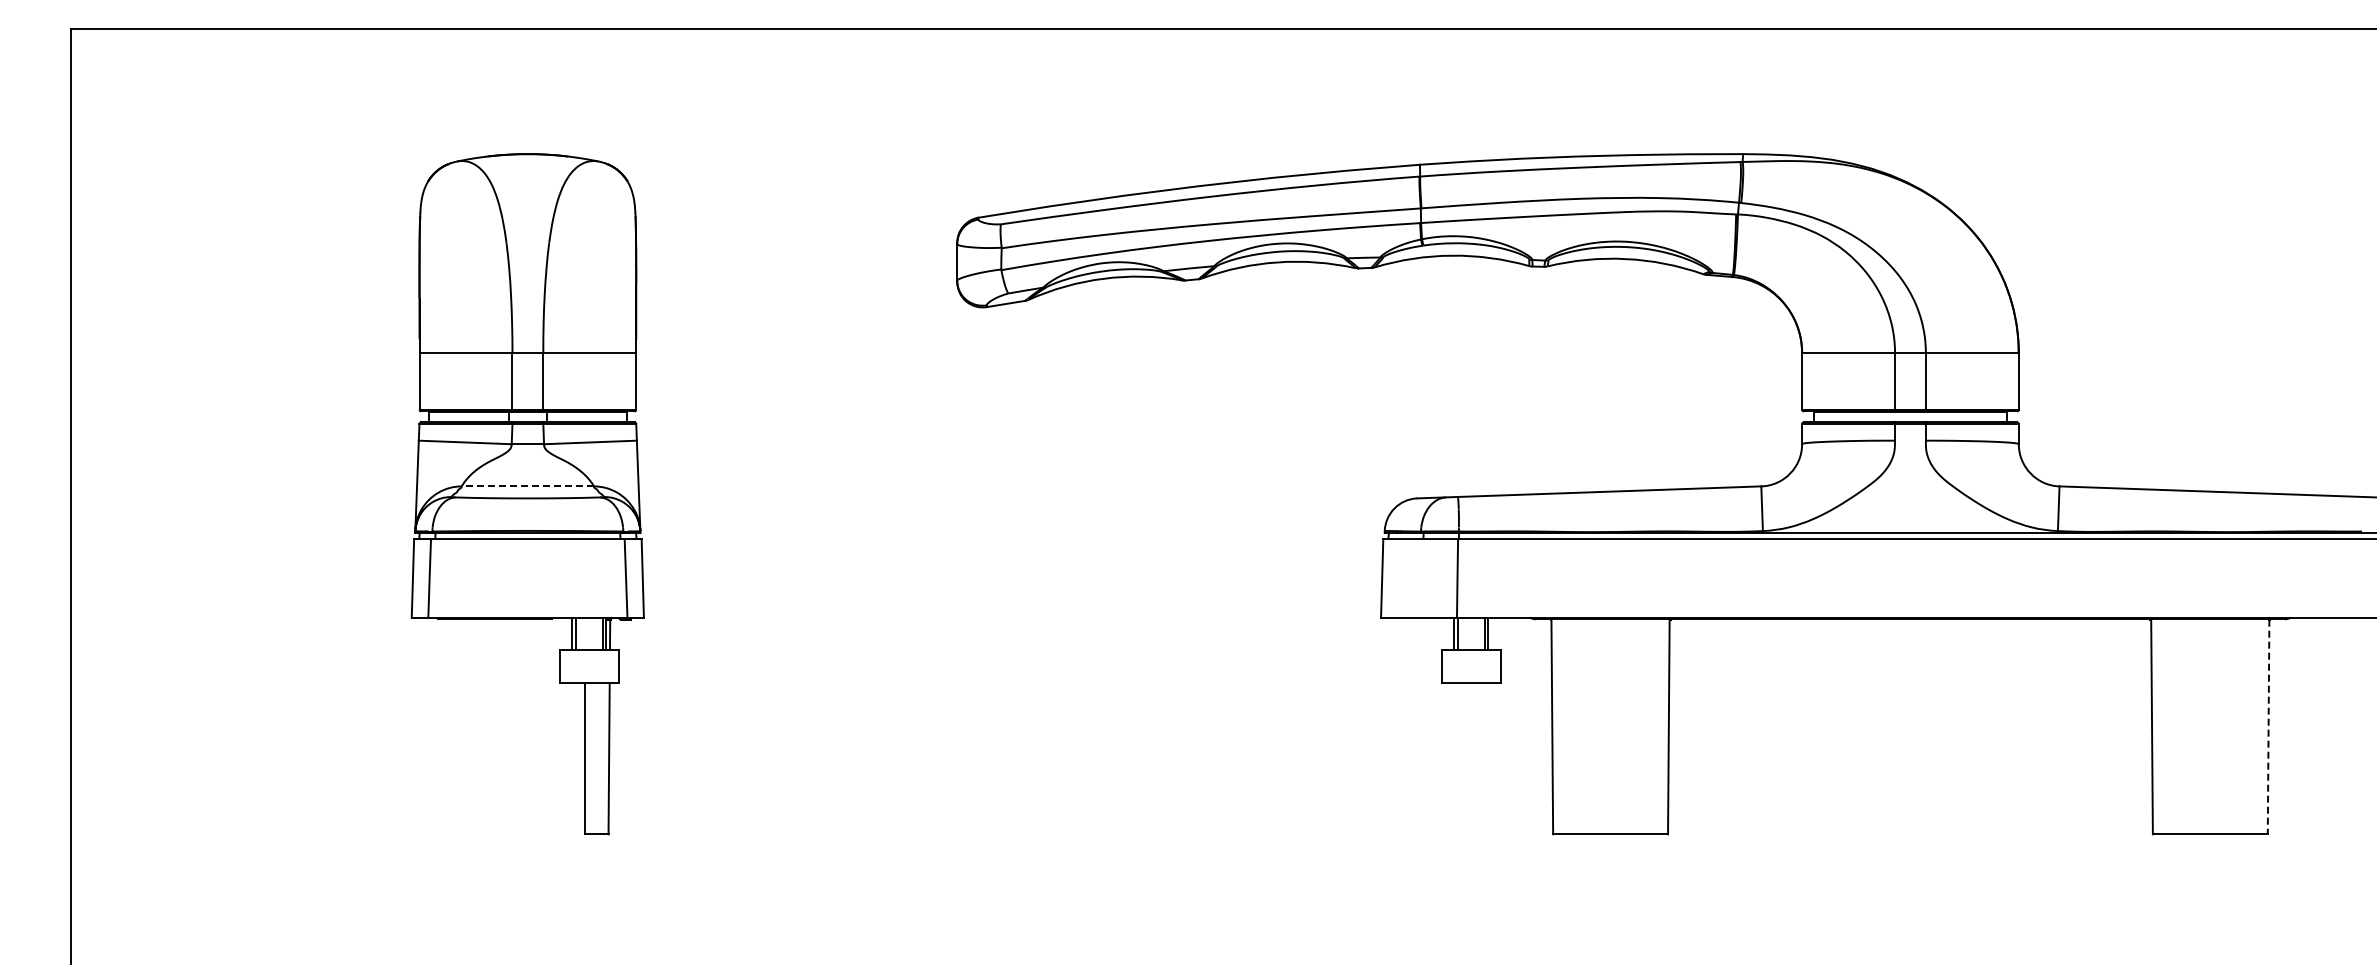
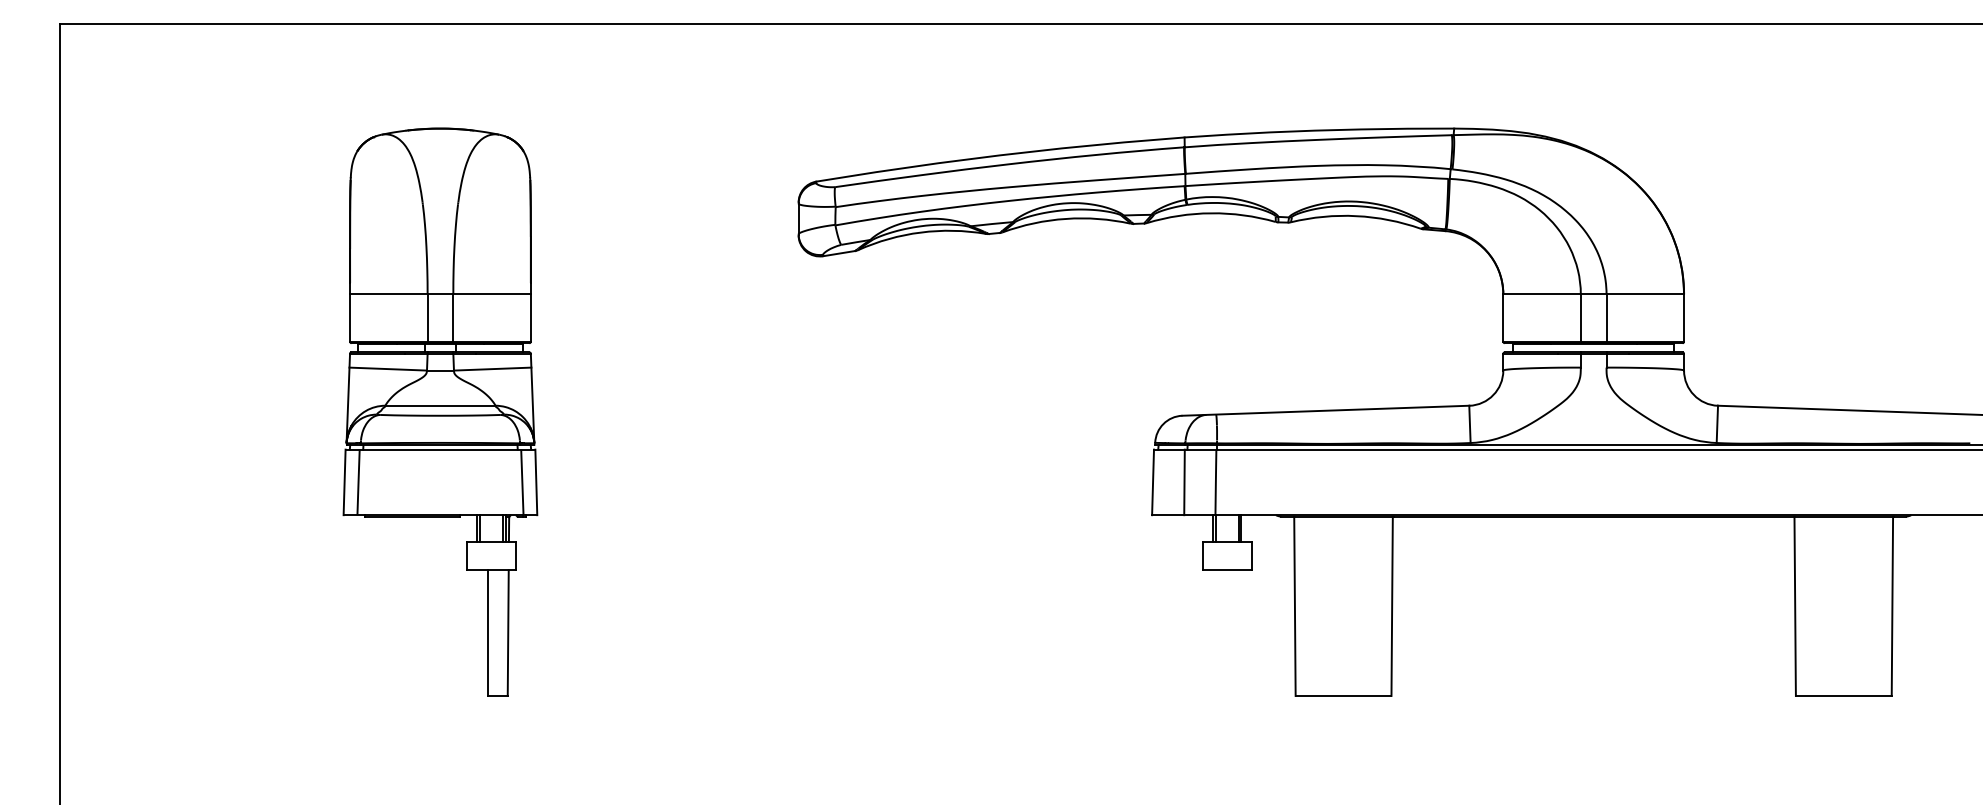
line: (527, 486) -> (440, 405), dashed -> solid
line: (1419, 578) -> (1184, 482), added
line: (2268, 727) -> (1892, 606), dashed -> solid

